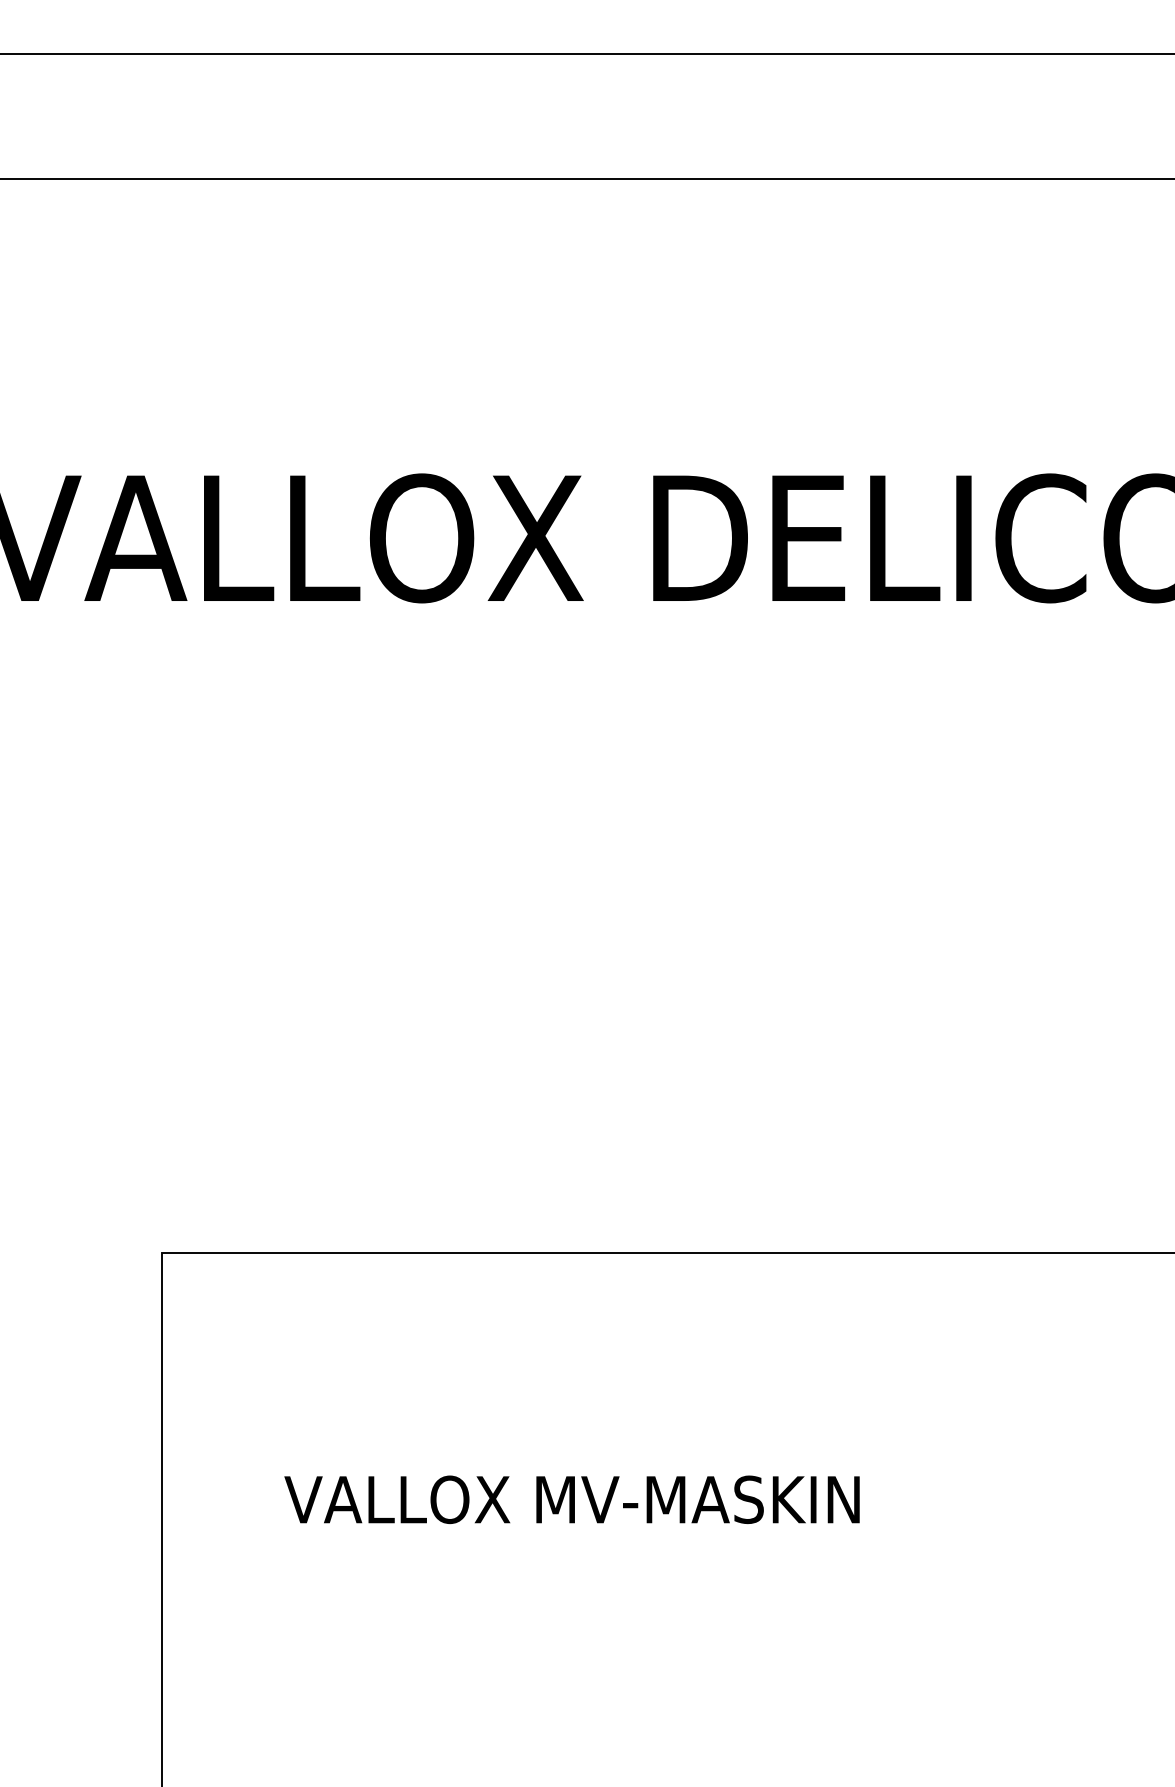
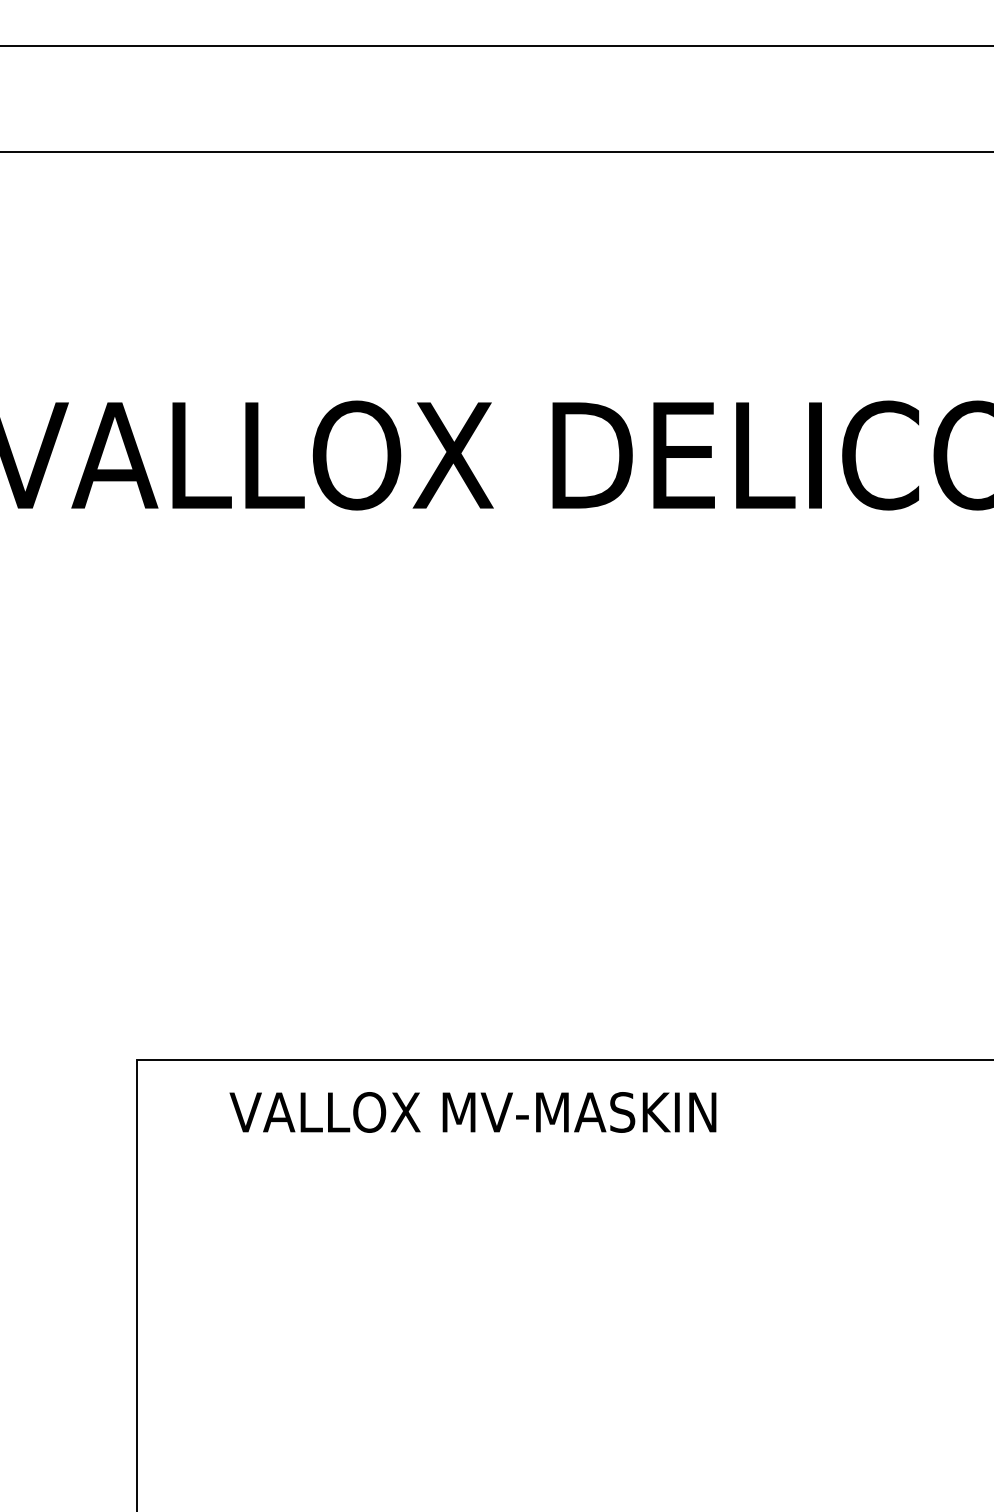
text: (571, 1499) -> (472, 1112), moved

